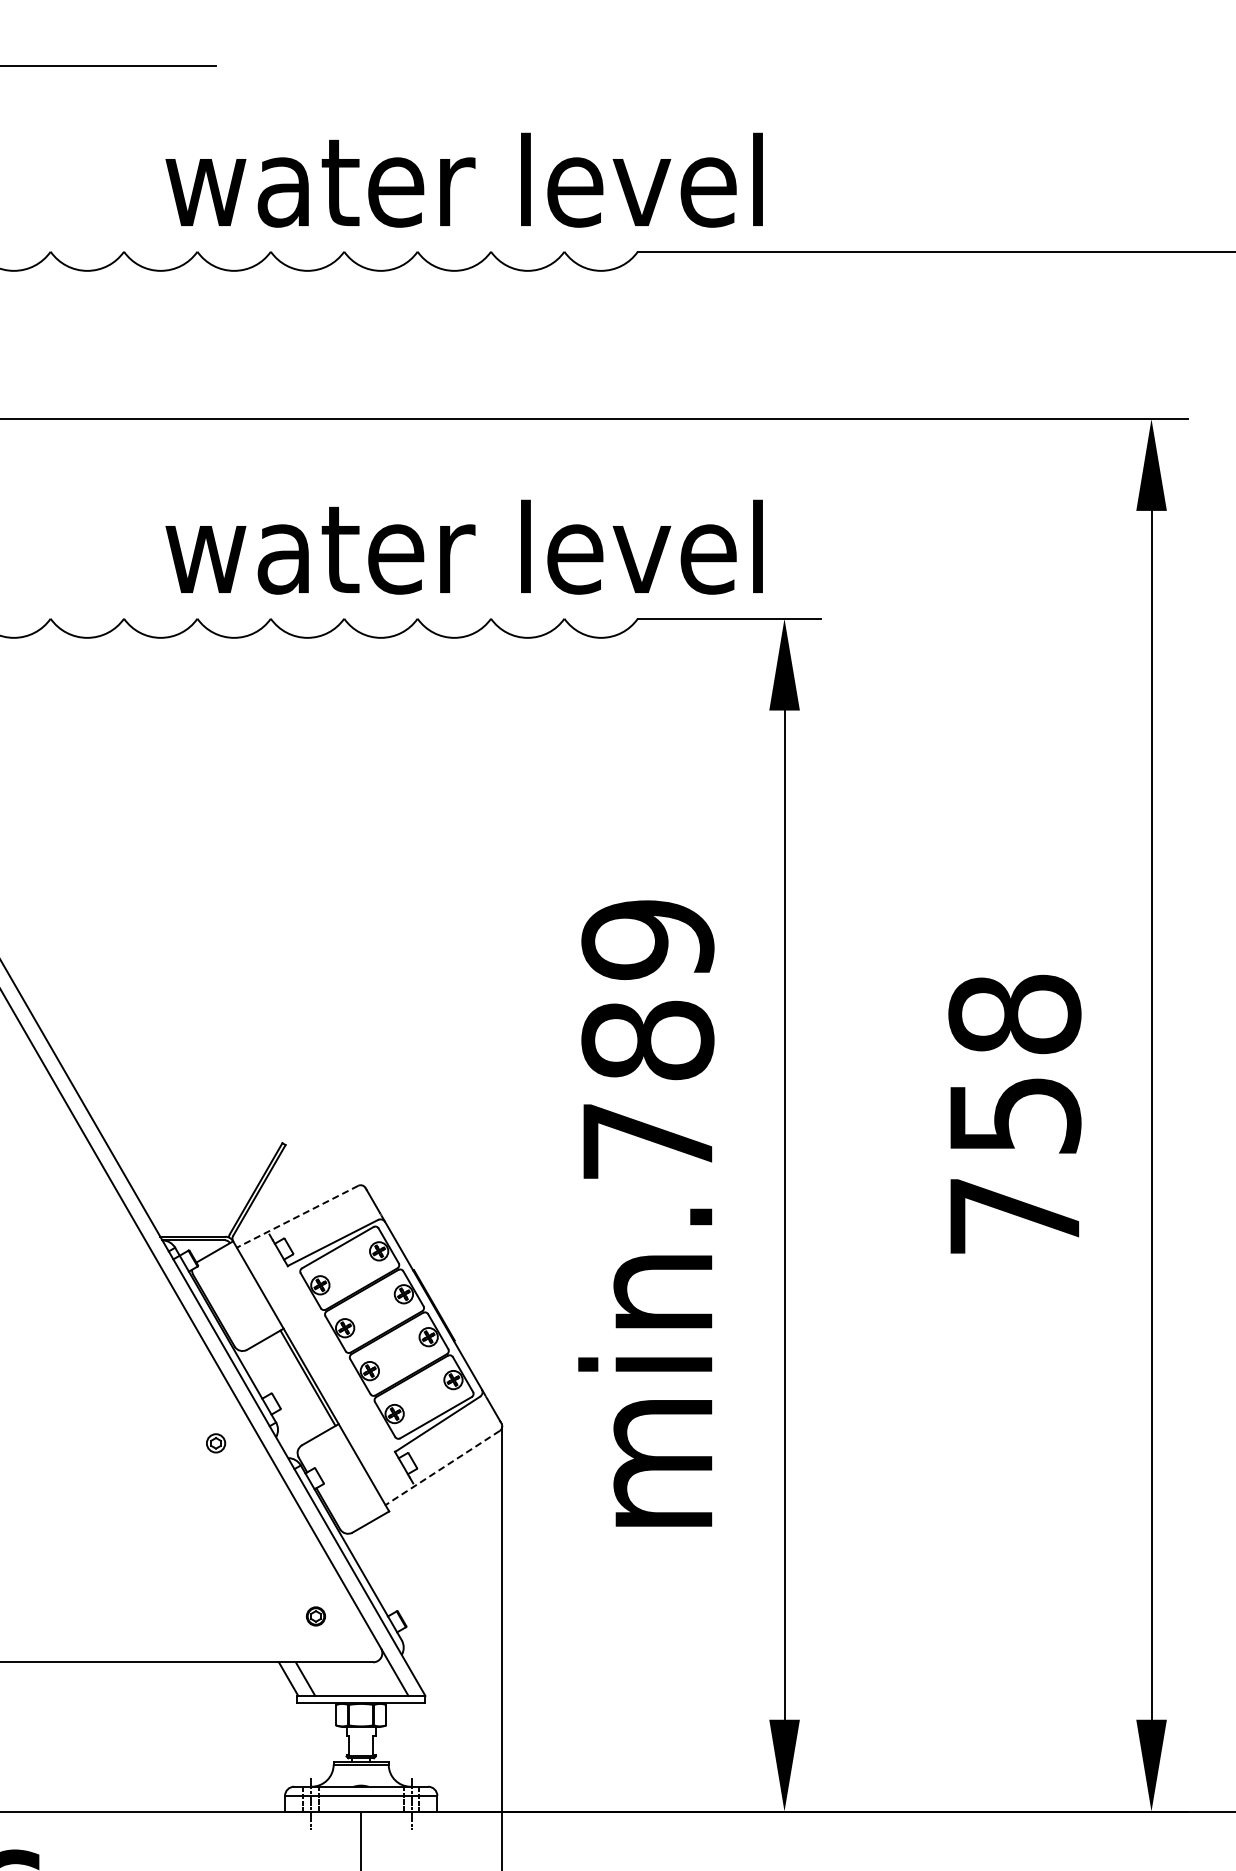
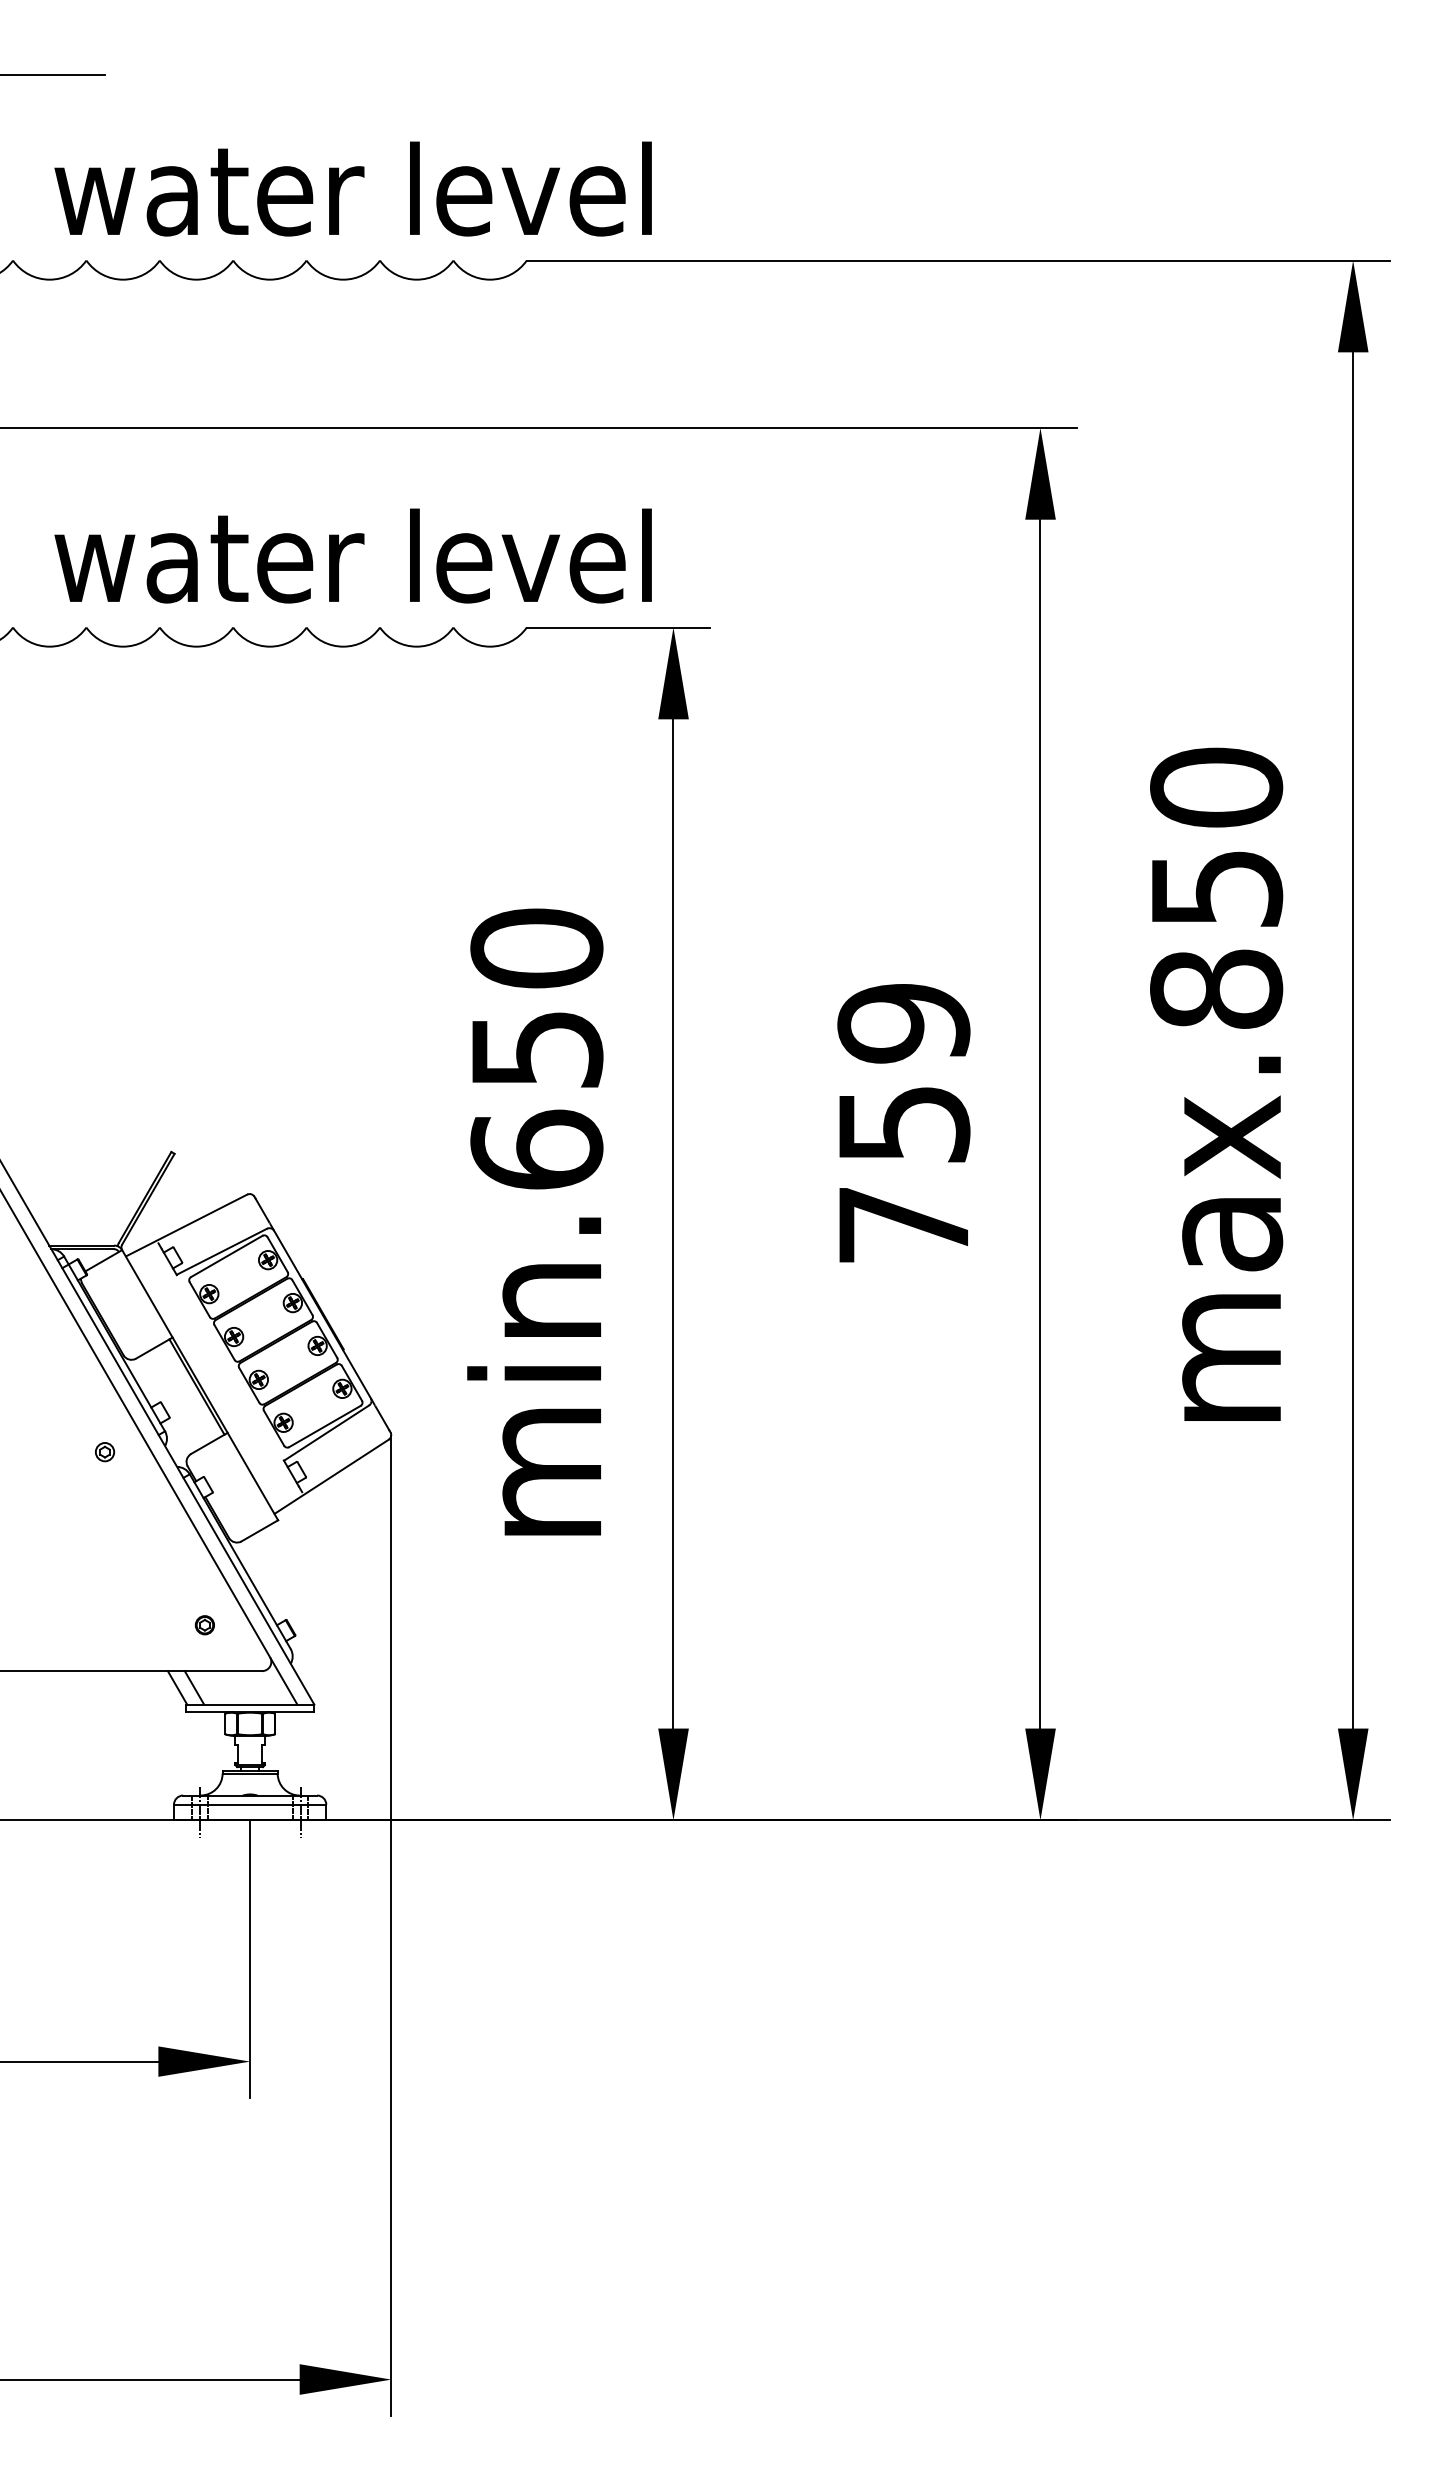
text: (1014, 1014) -> (903, 1023), 758 -> 759
text: (647, 1039) -> (536, 1048), min.789 -> min.650
line: (297, 1216) -> (186, 1225), dashed -> solid
line: (442, 1467) -> (331, 1476), dashed -> solid

